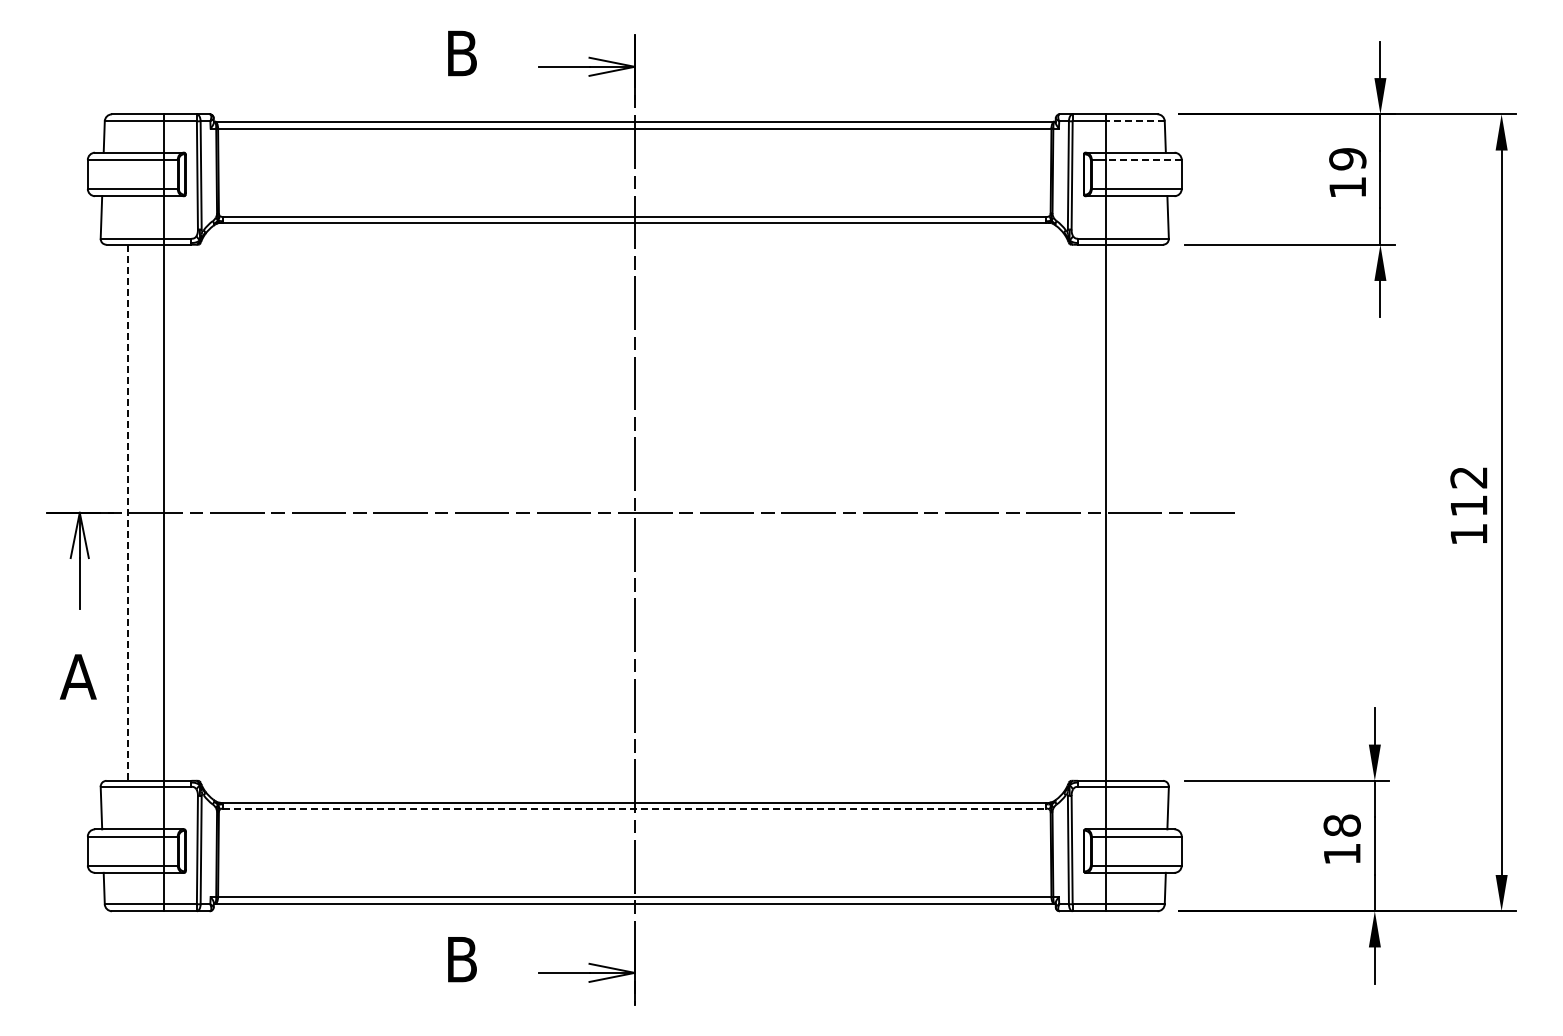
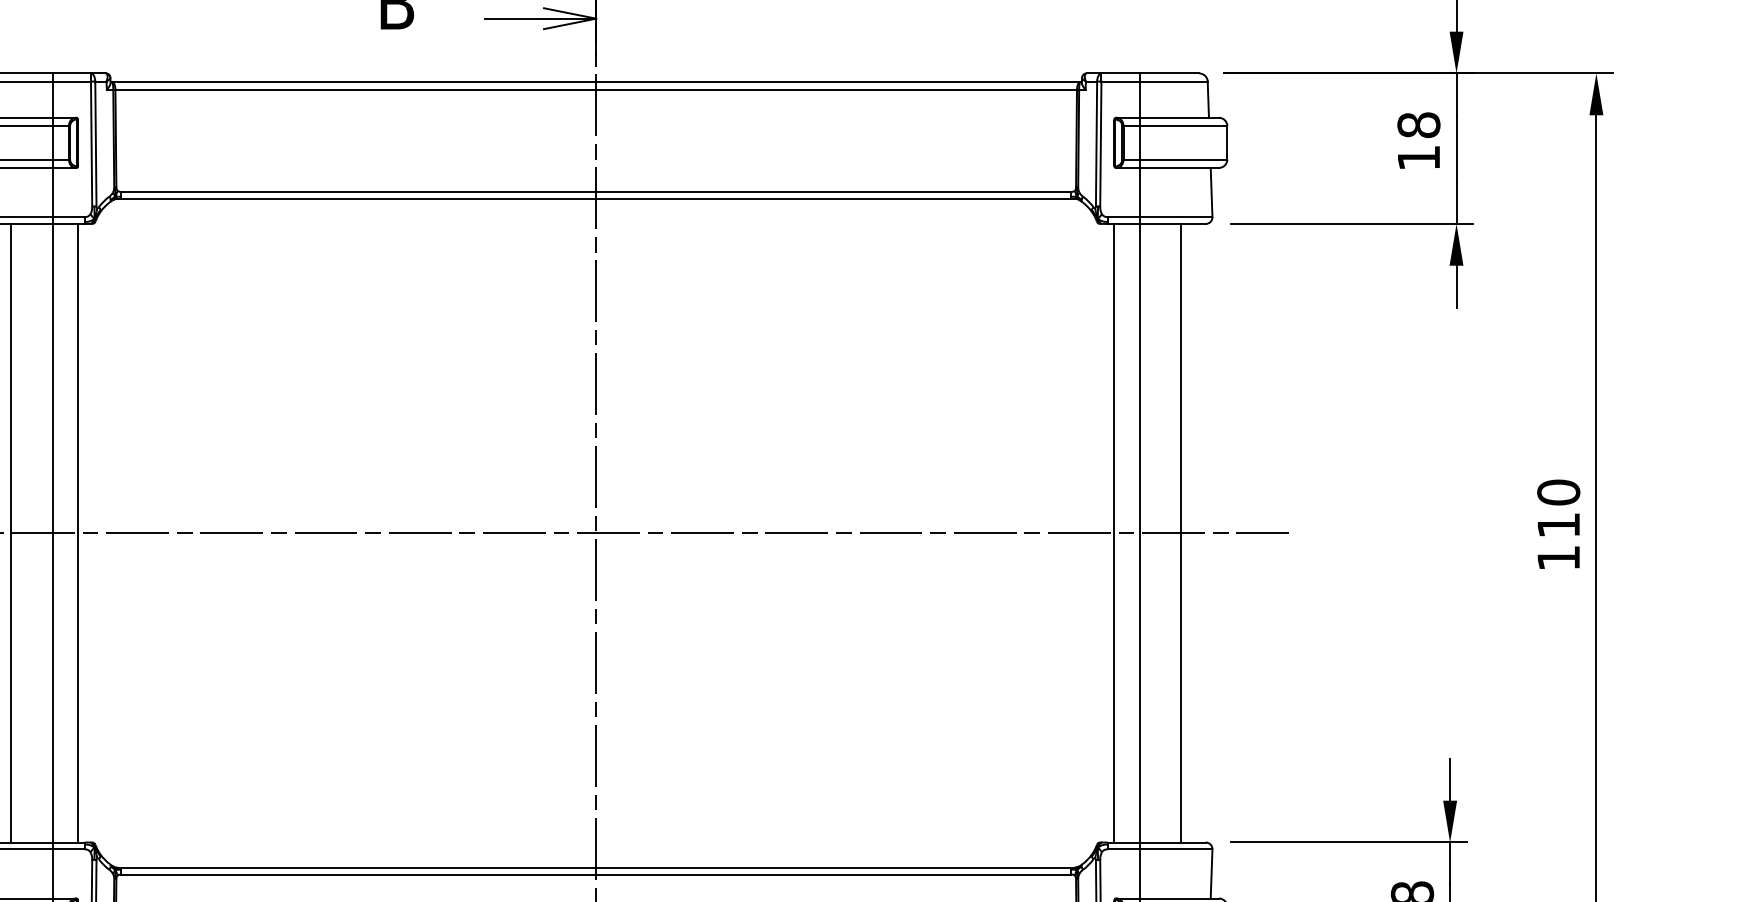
line: (1135, 121) -> (1173, 81), dashed -> solid
line: (1143, 159) -> (1183, 125), dashed -> solid
text: (1347, 159) -> (1418, 125), 19 -> 18
text: (1468, 477) -> (1558, 492), 112 -> 110
line: (185, 512) -> (77, 532), added
line: (1083, 512) -> (1113, 532), added
line: (1141, 512) -> (1180, 532), added
line: (127, 513) -> (10, 534), dashed -> solid
line: (634, 808) -> (595, 874), dashed -> solid

